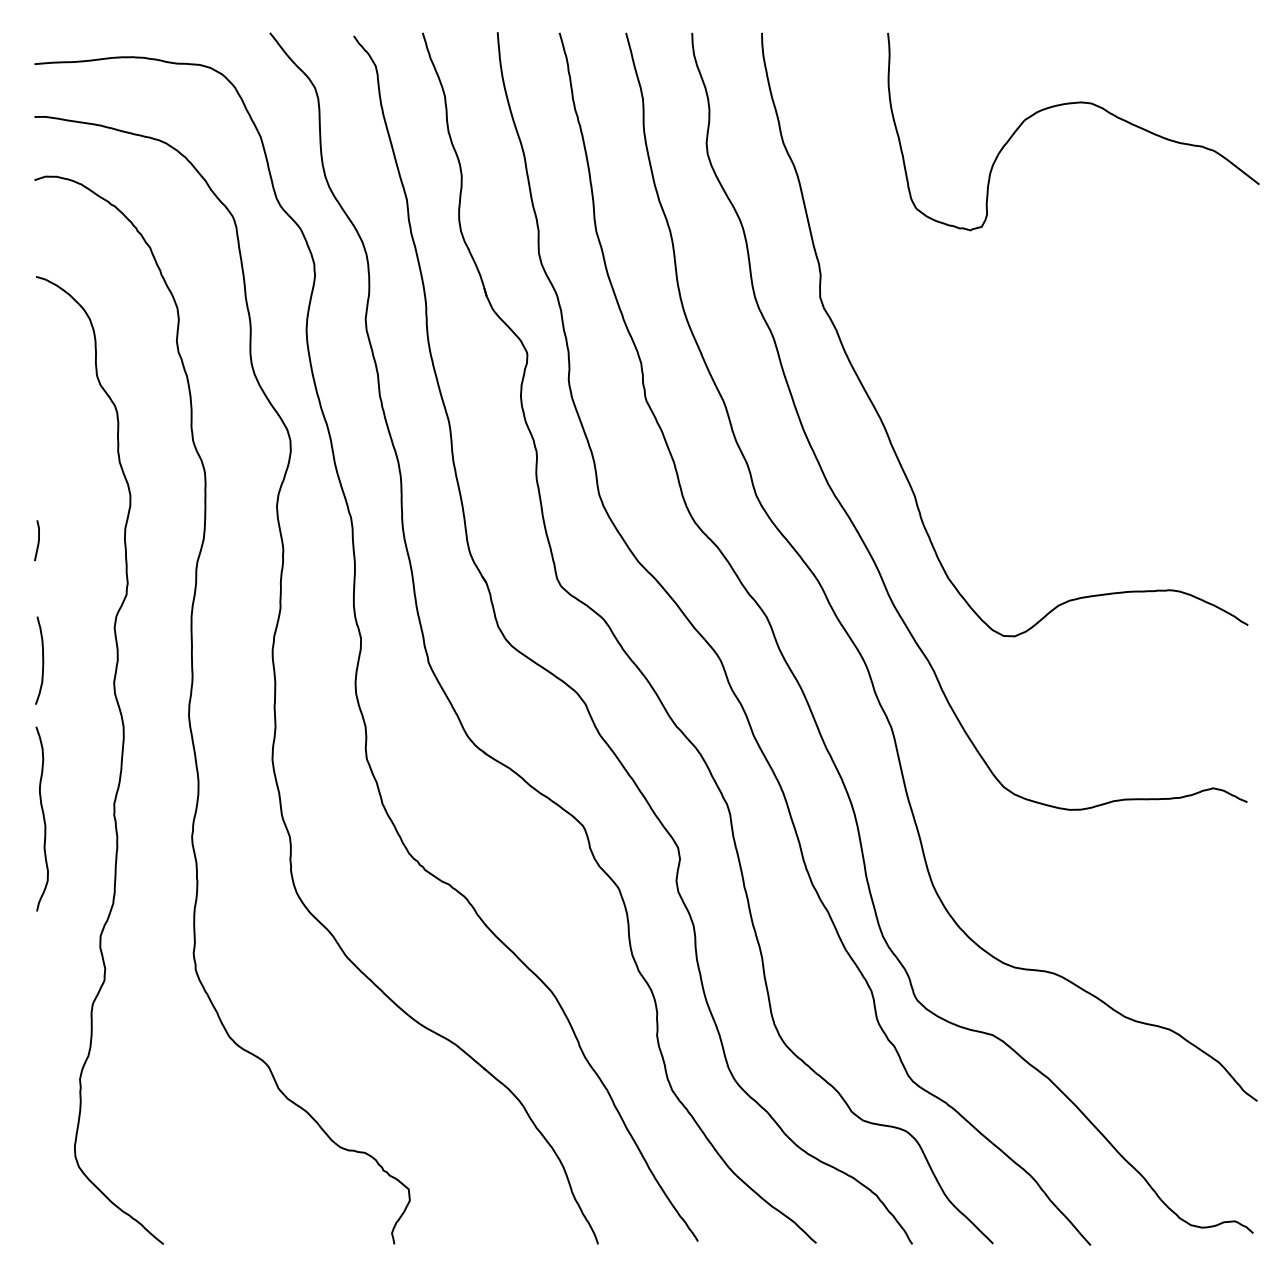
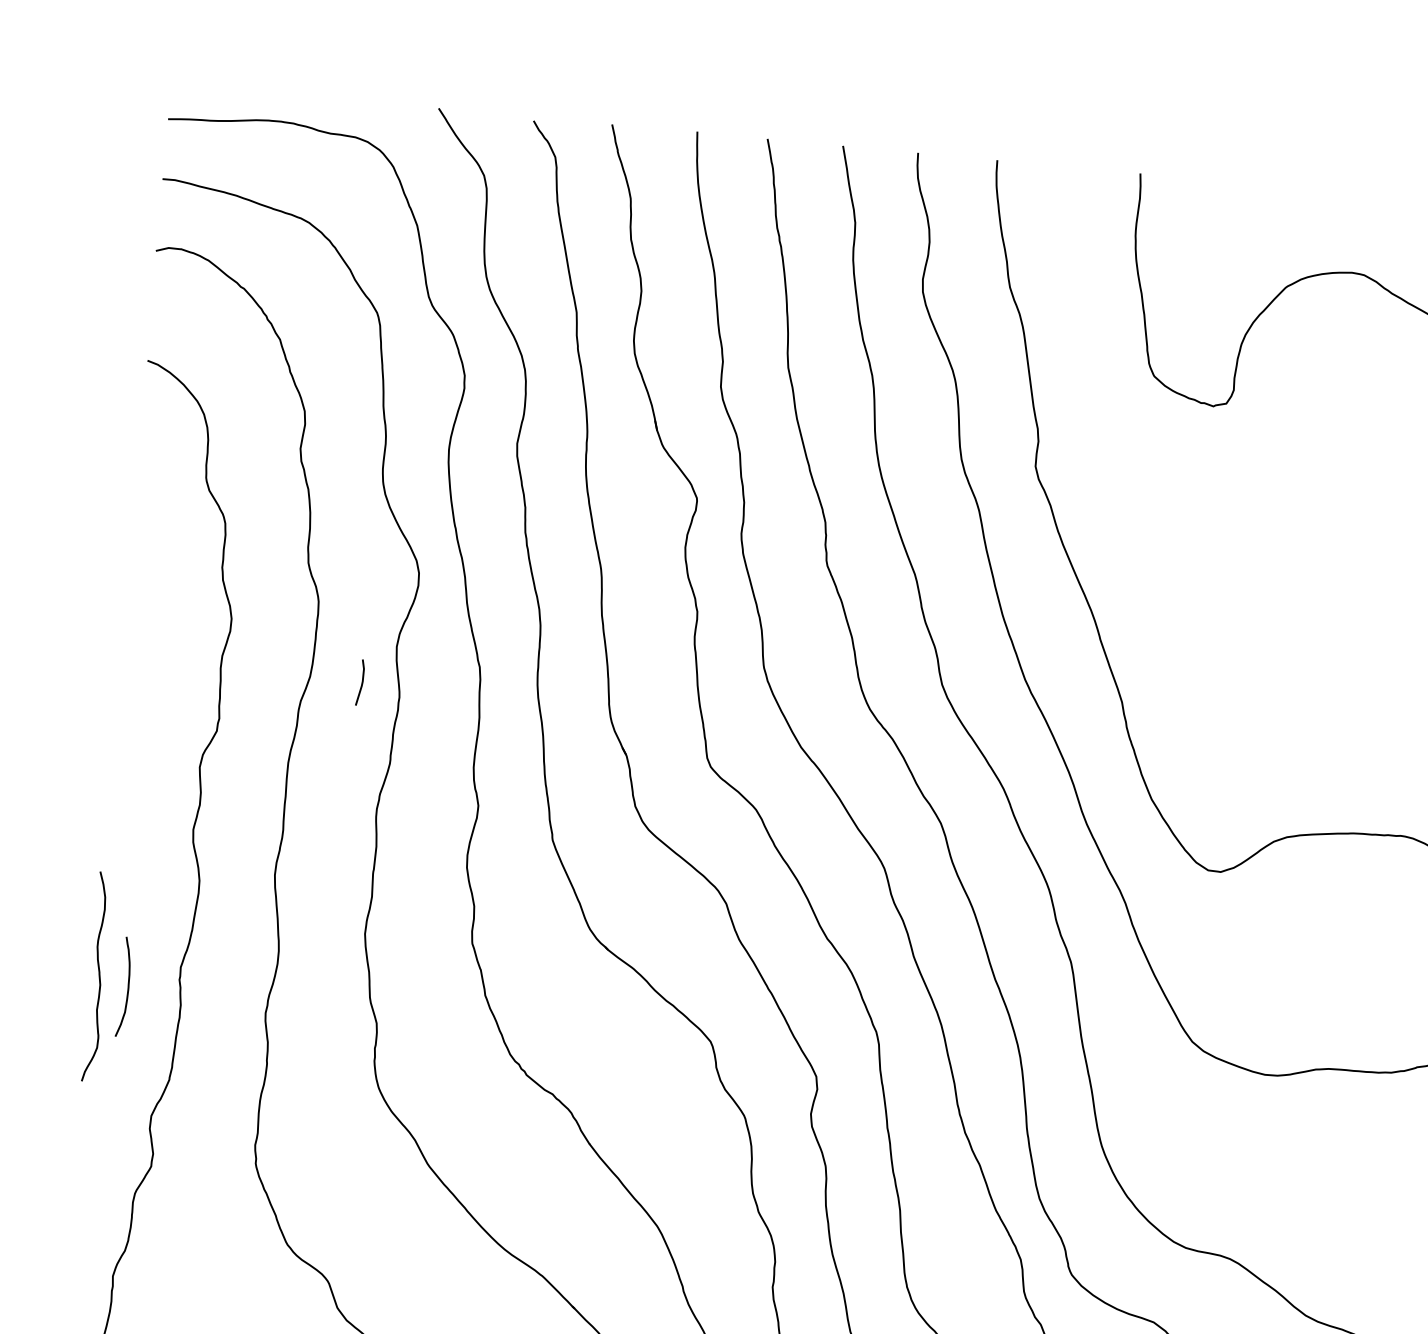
line: (37, 541) -> (360, 683), moved
curve: (42, 660) -> (127, 987), moved

